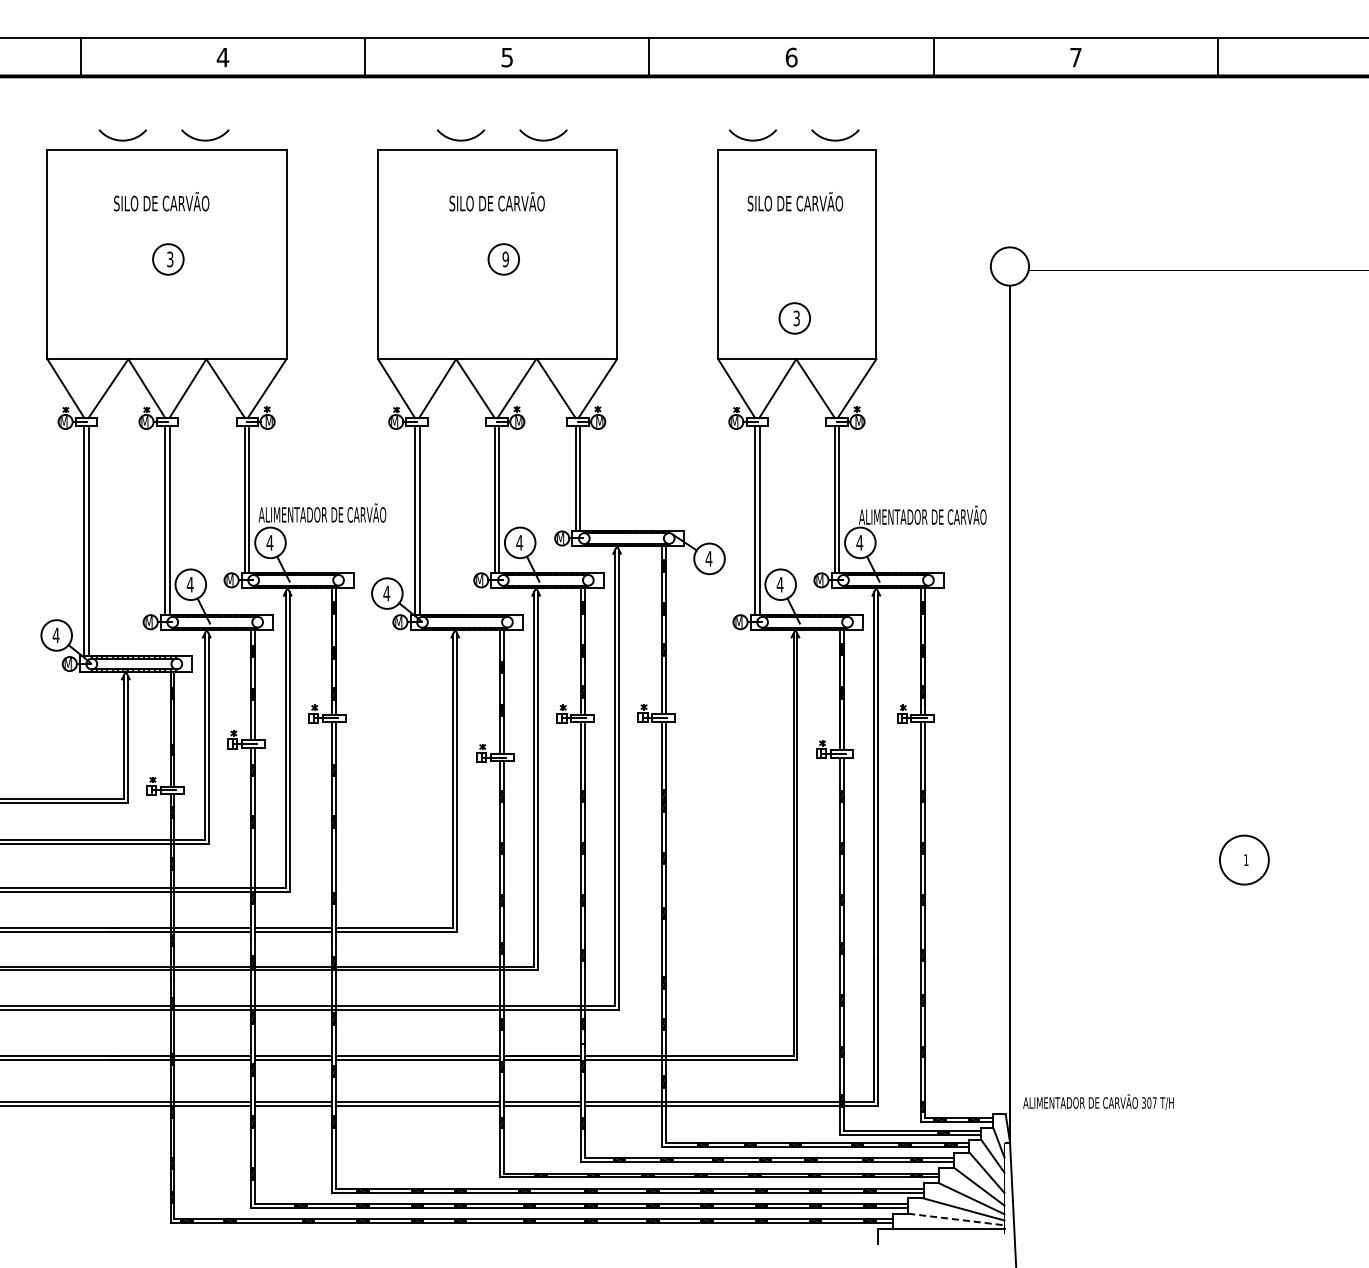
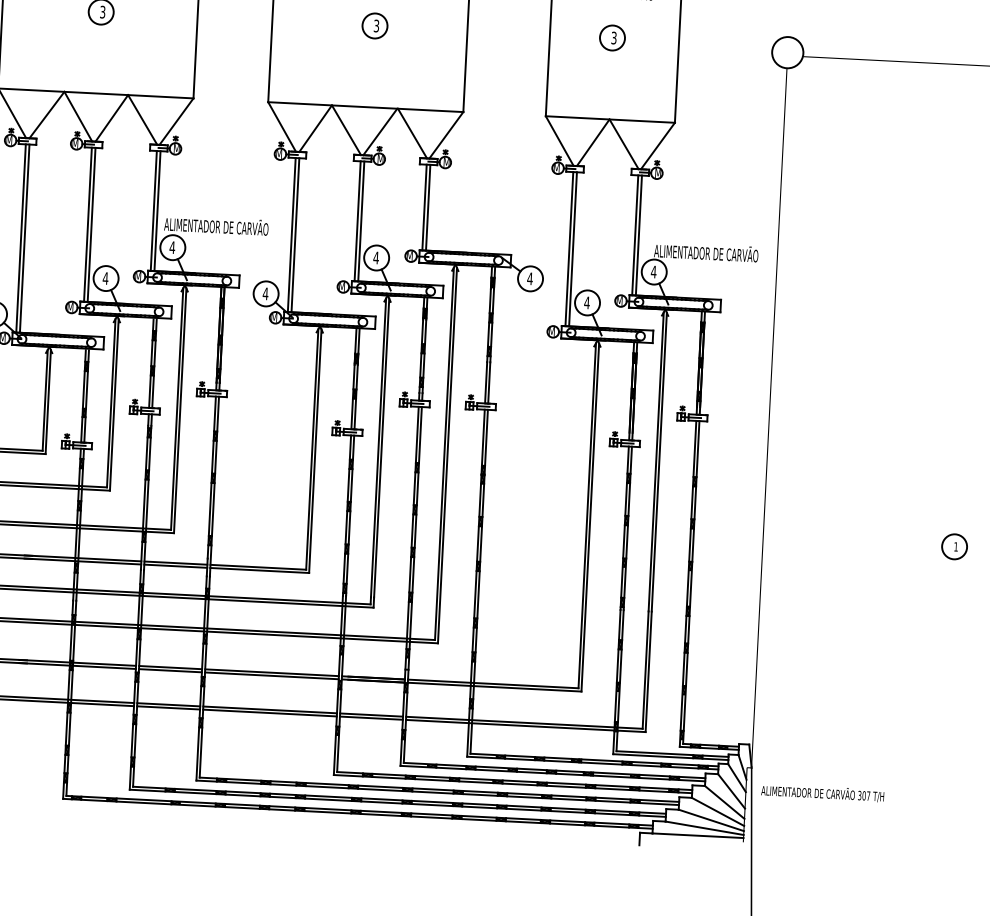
text: (505, 259) -> (376, 26), 9 -> 3
part: (794, 318) -> (612, 38), moved
circle: (1244, 859) -> (954, 546), size x0.62
text: (1098, 1102) -> (822, 793), moved
line: (956, 1219) -> (704, 828), dashed -> solid

